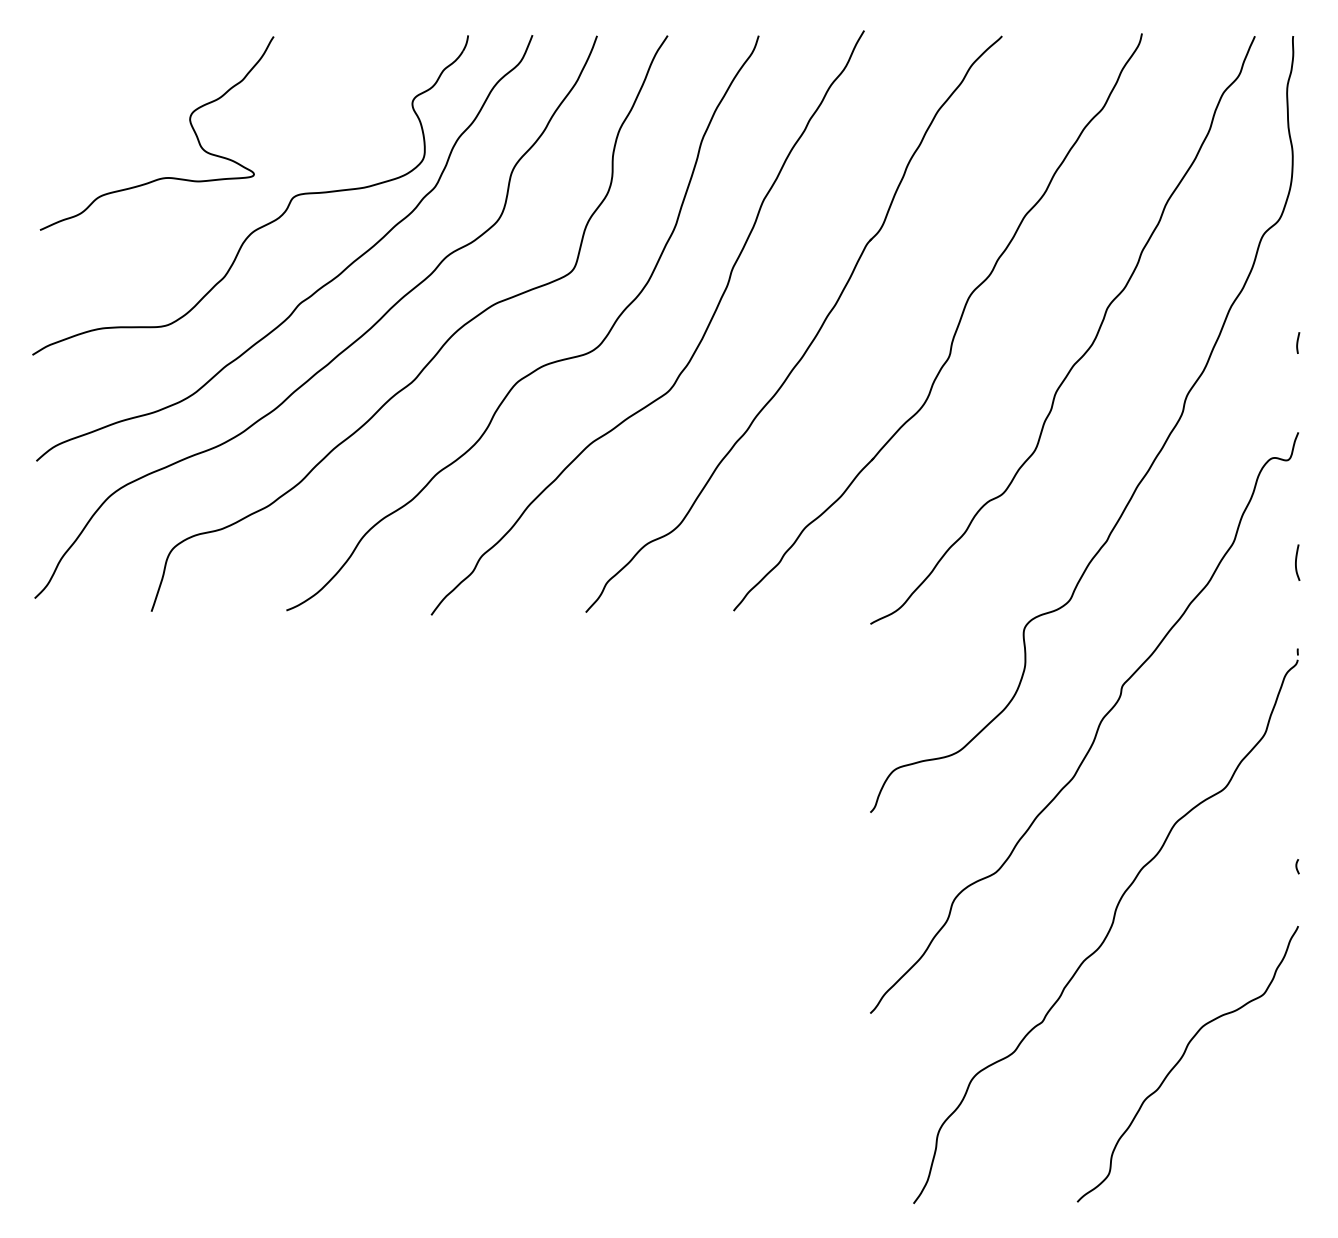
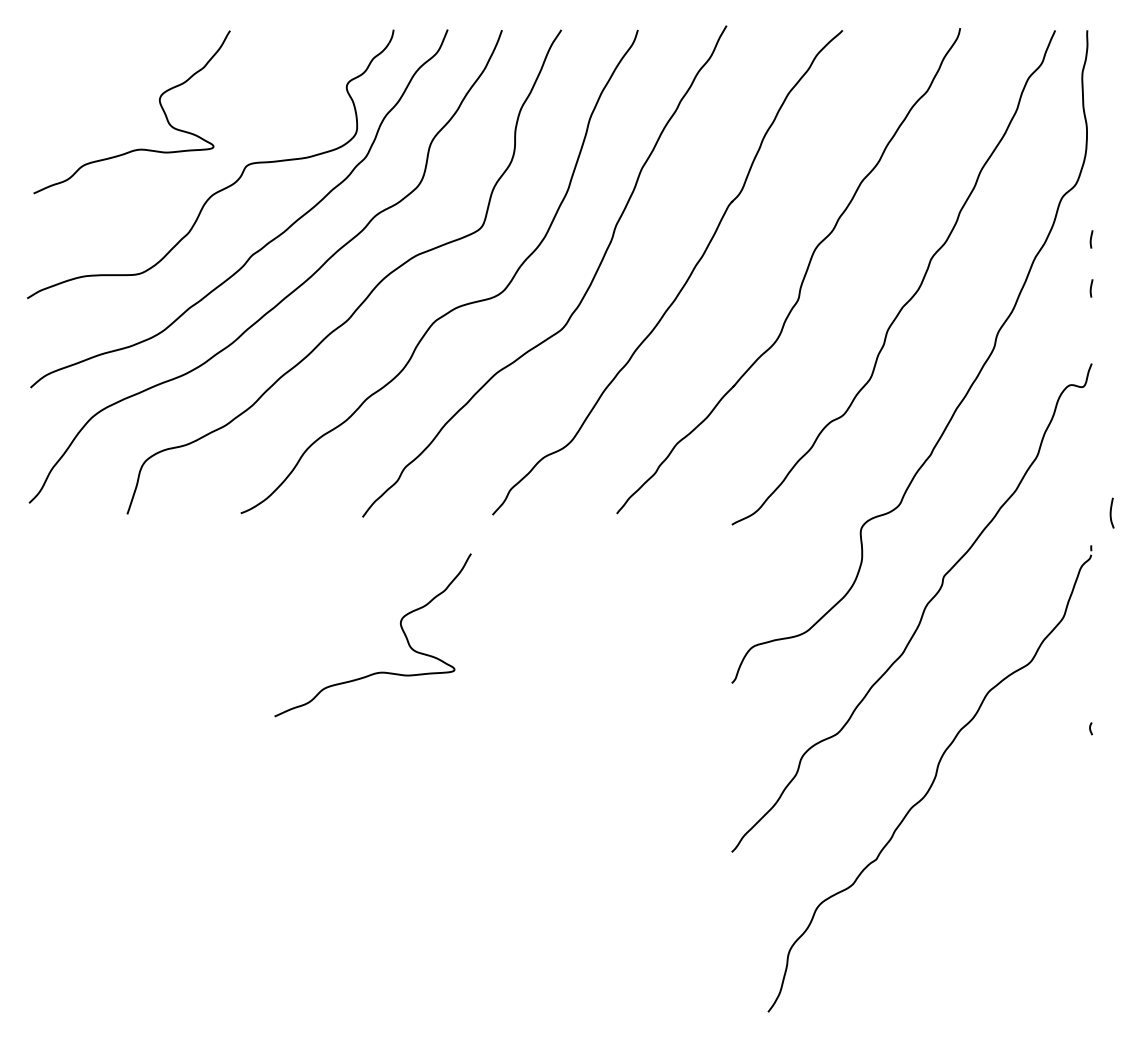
curve: (1298, 284) -> (1091, 239), added
curve: (1296, 561) -> (1111, 512), moved
curve: (476, 746) -> (400, 627), added
curve: (1181, 1060) -> (993, 891), removed

